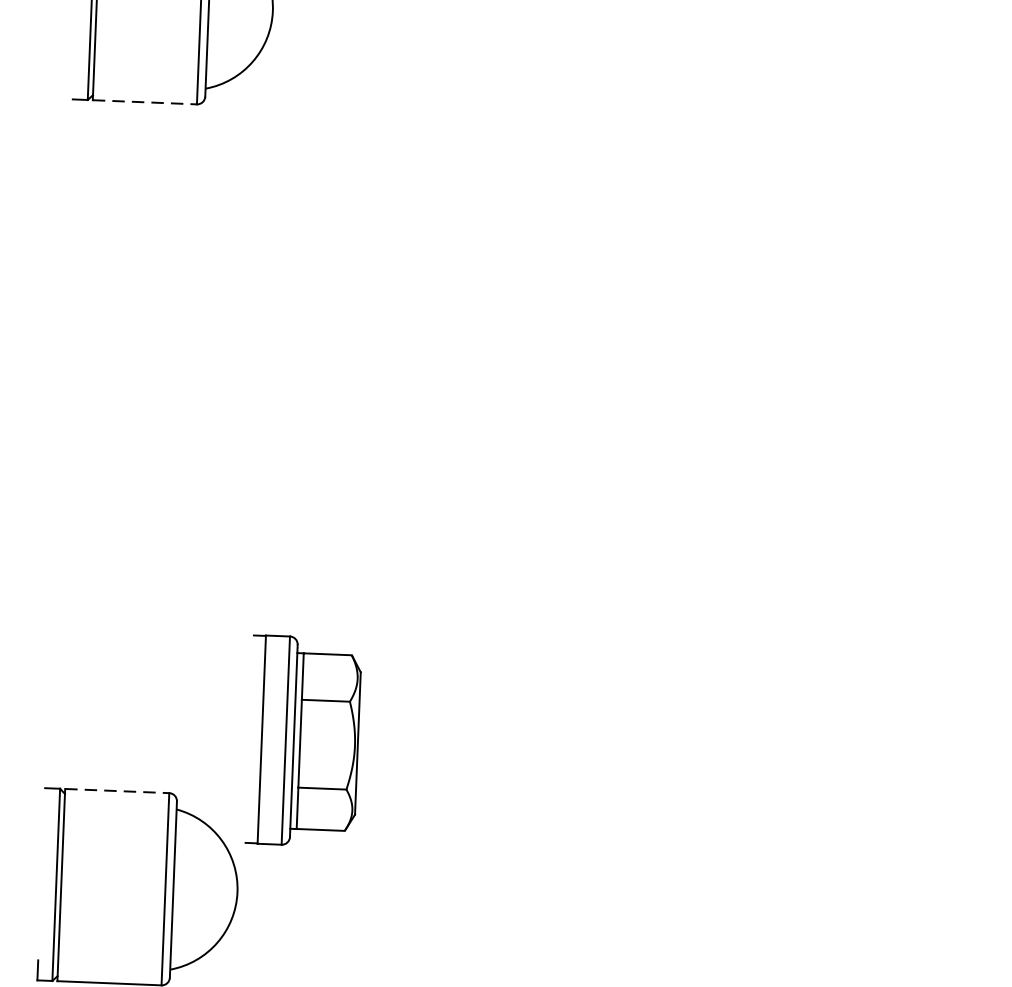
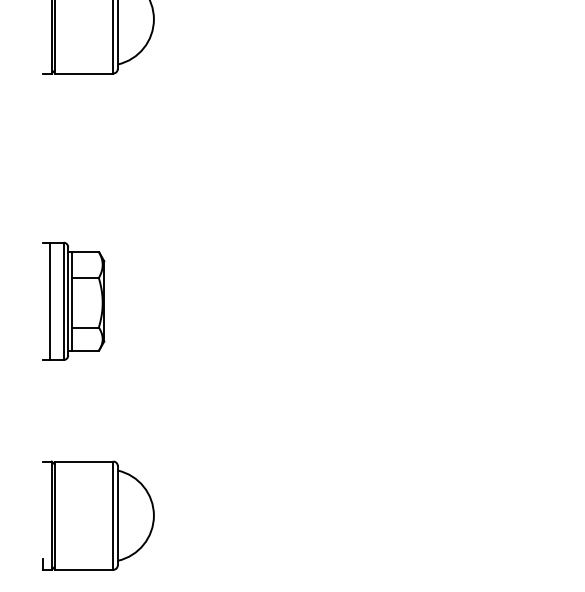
line: (145, 102) -> (84, 73), dashed -> solid
part: (303, 739) -> (73, 300), moved
line: (118, 790) -> (84, 461), dashed -> solid

